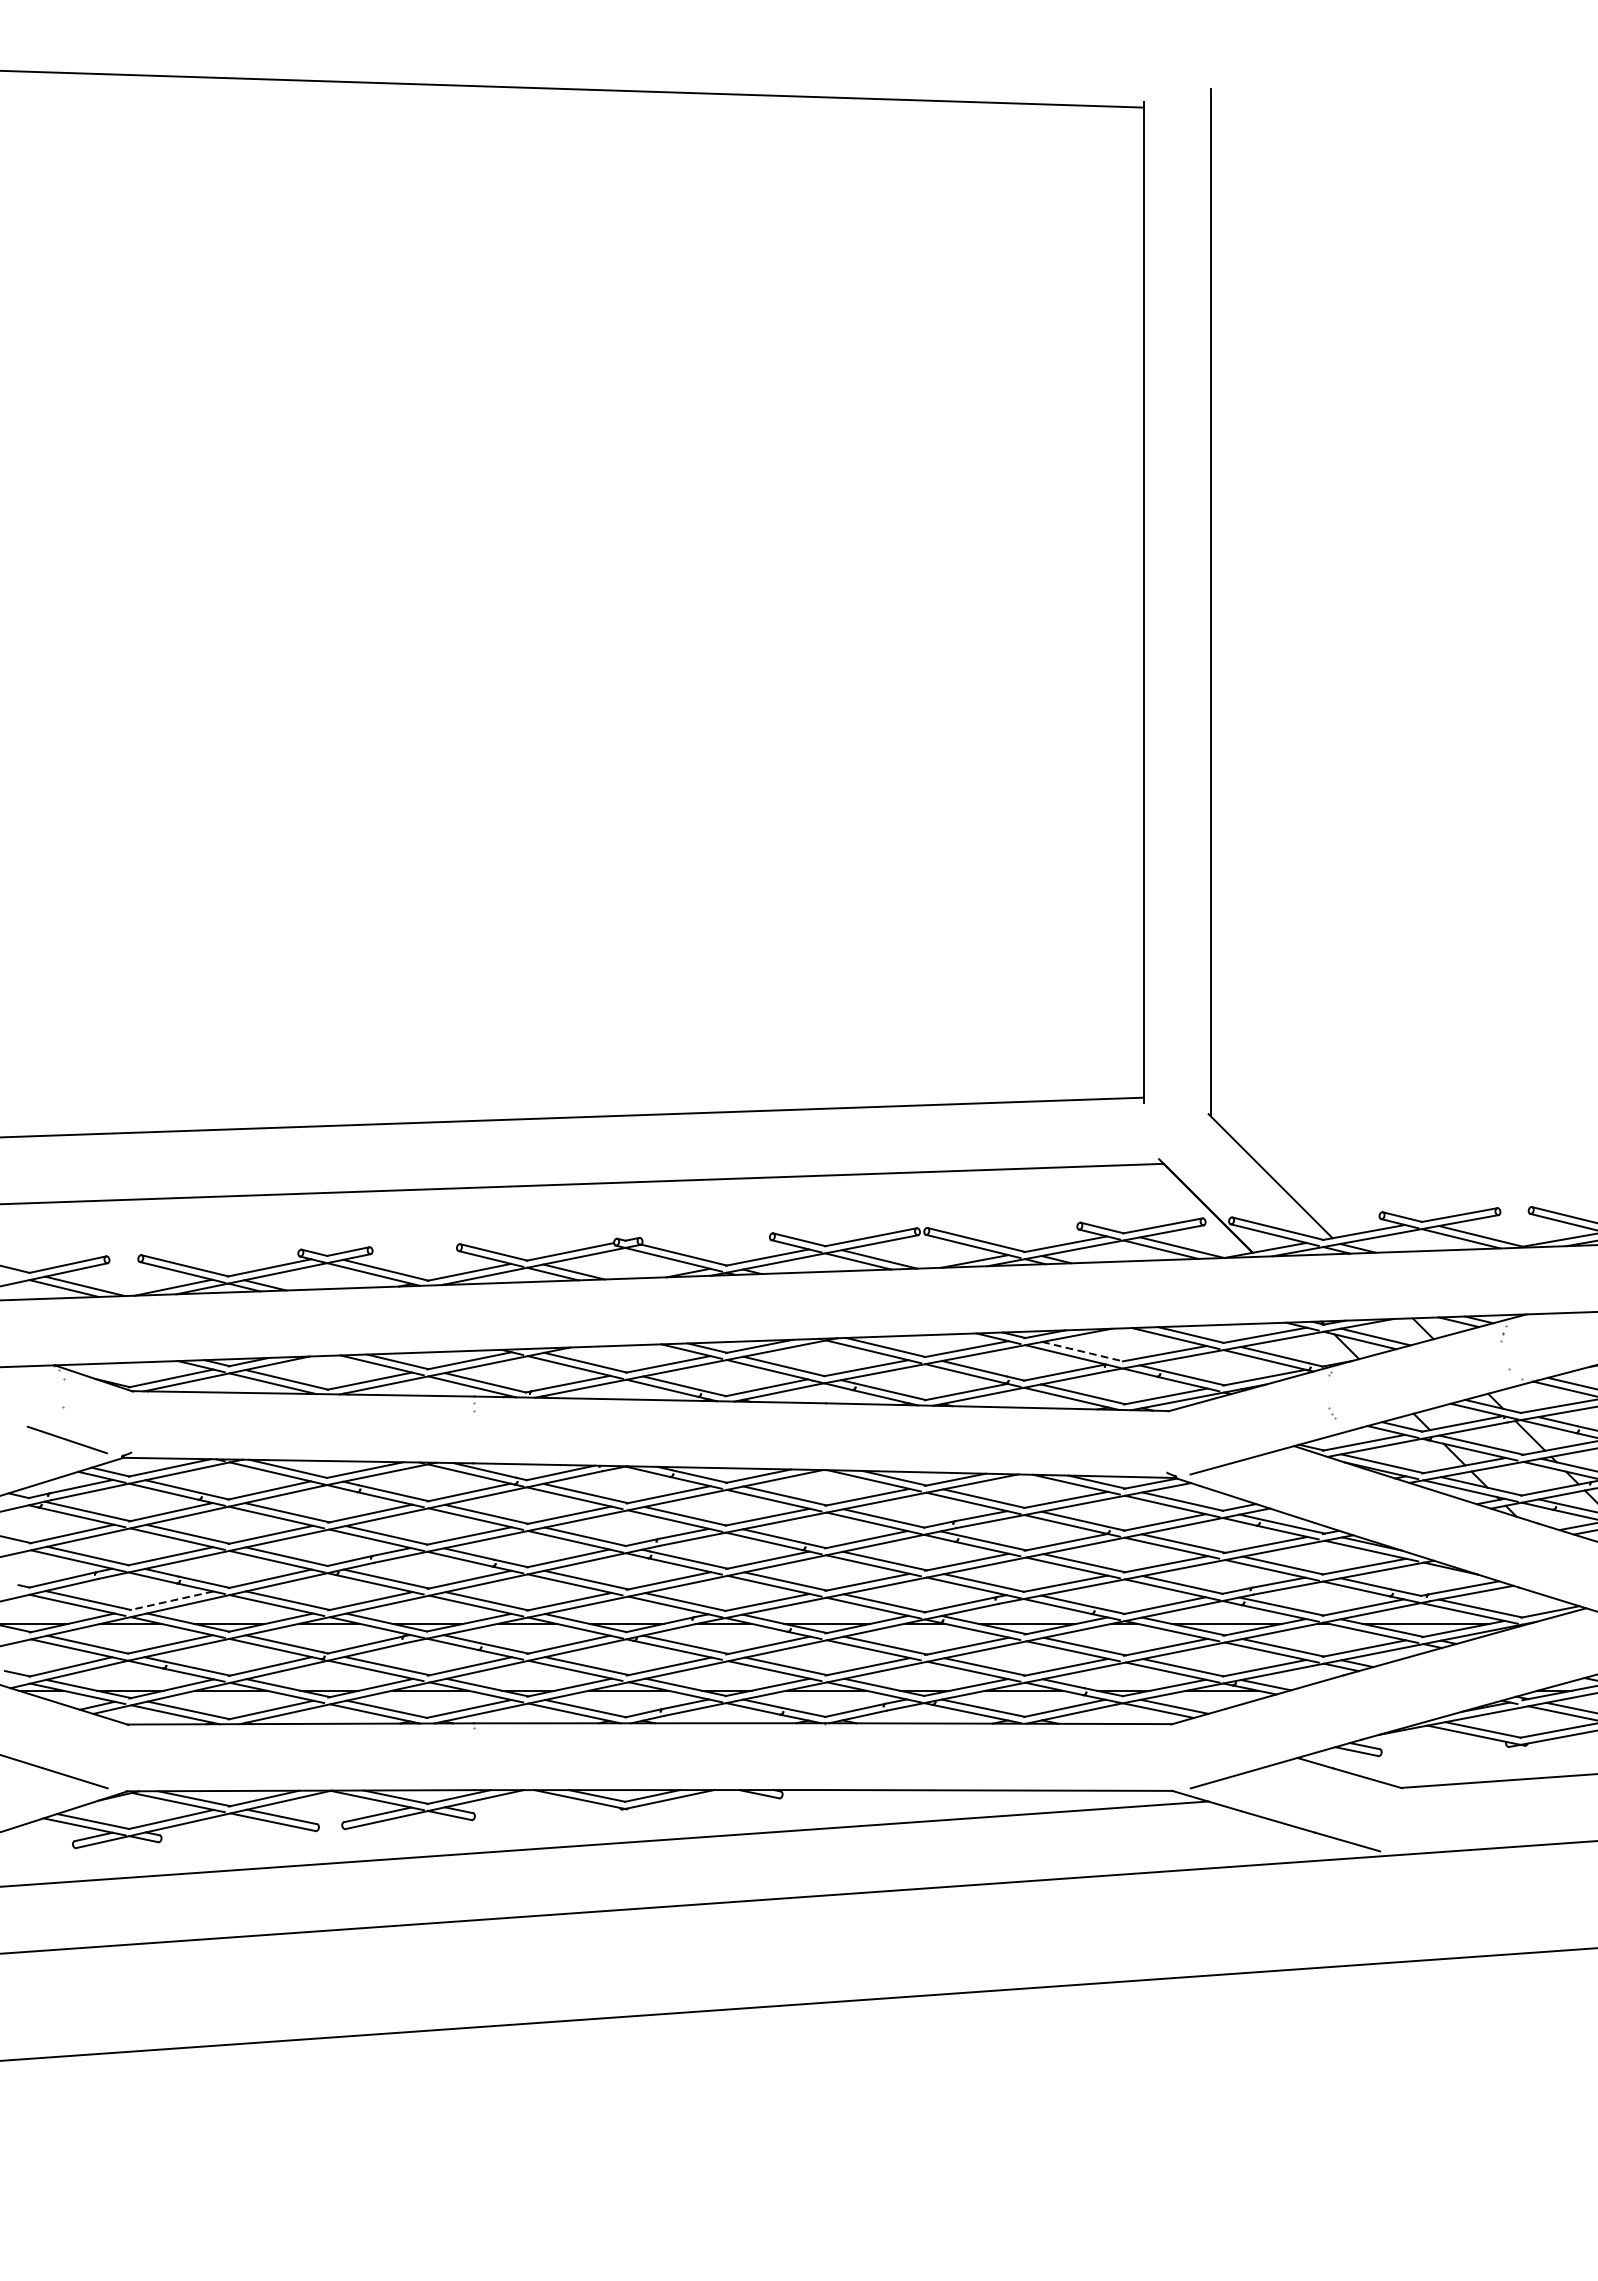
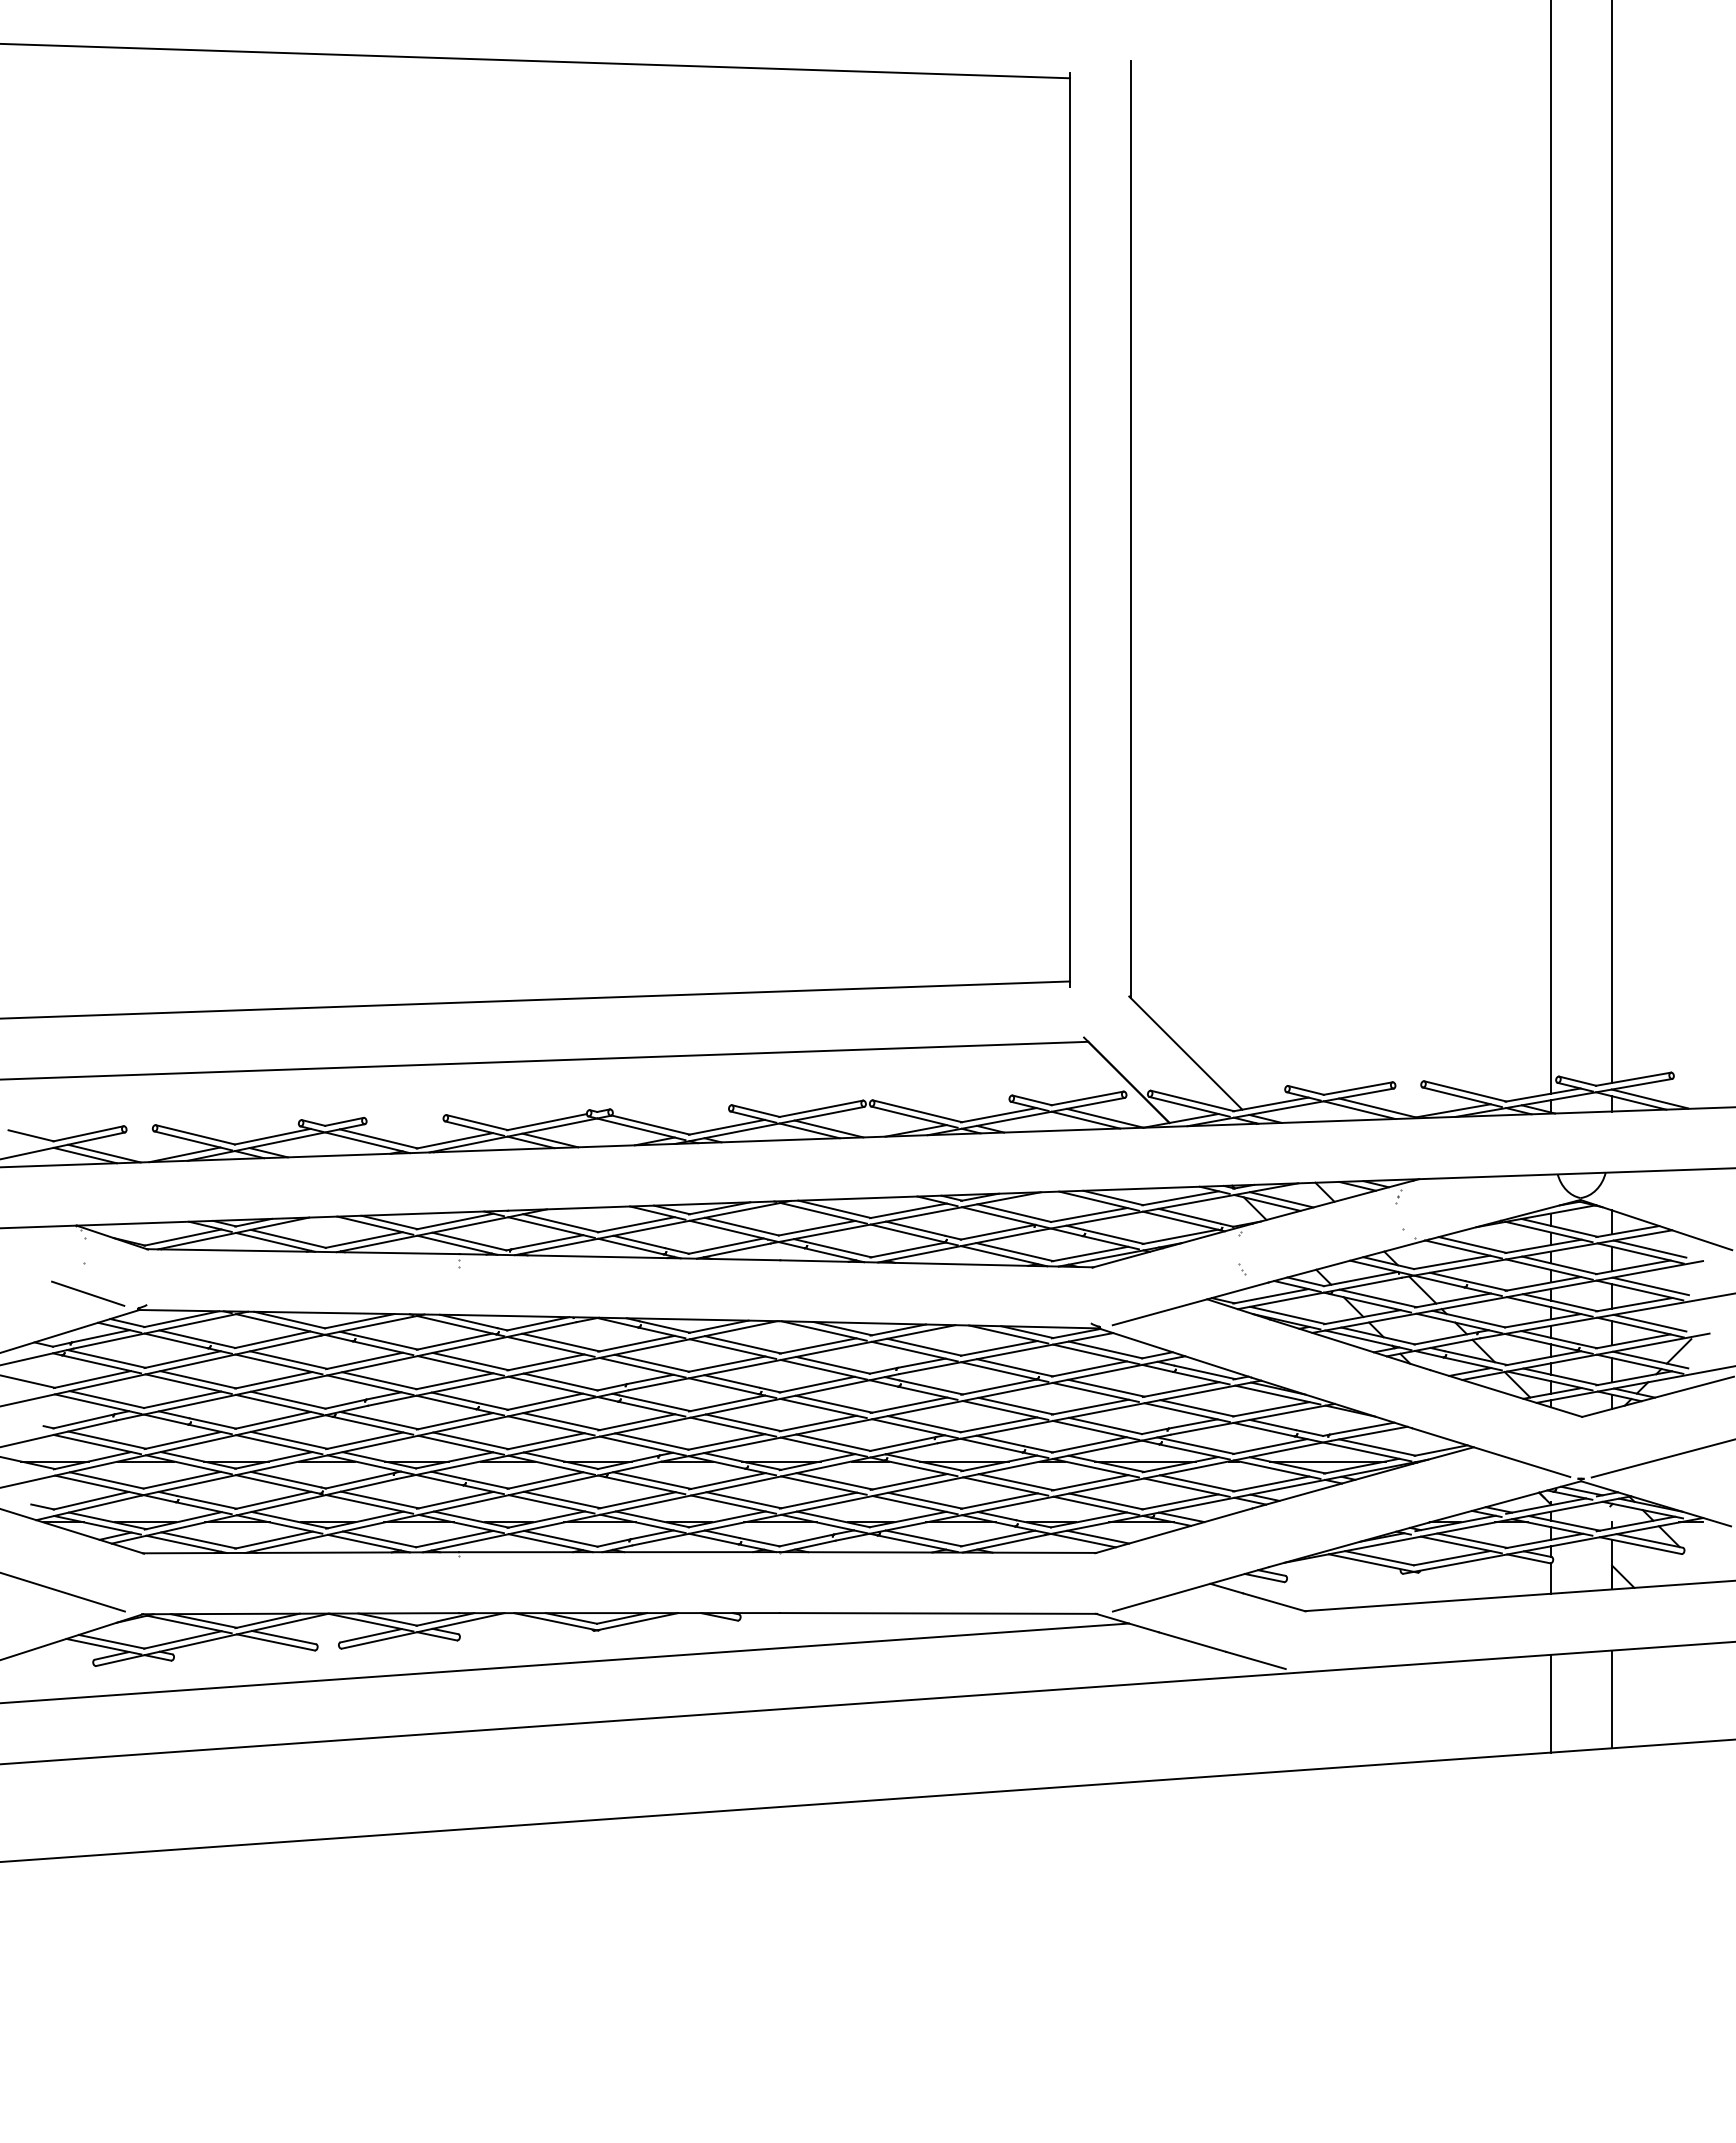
line: (1082, 1352) -> (1014, 1213), dashed -> solid
line: (170, 1600) -> (182, 1440), dashed -> solid

